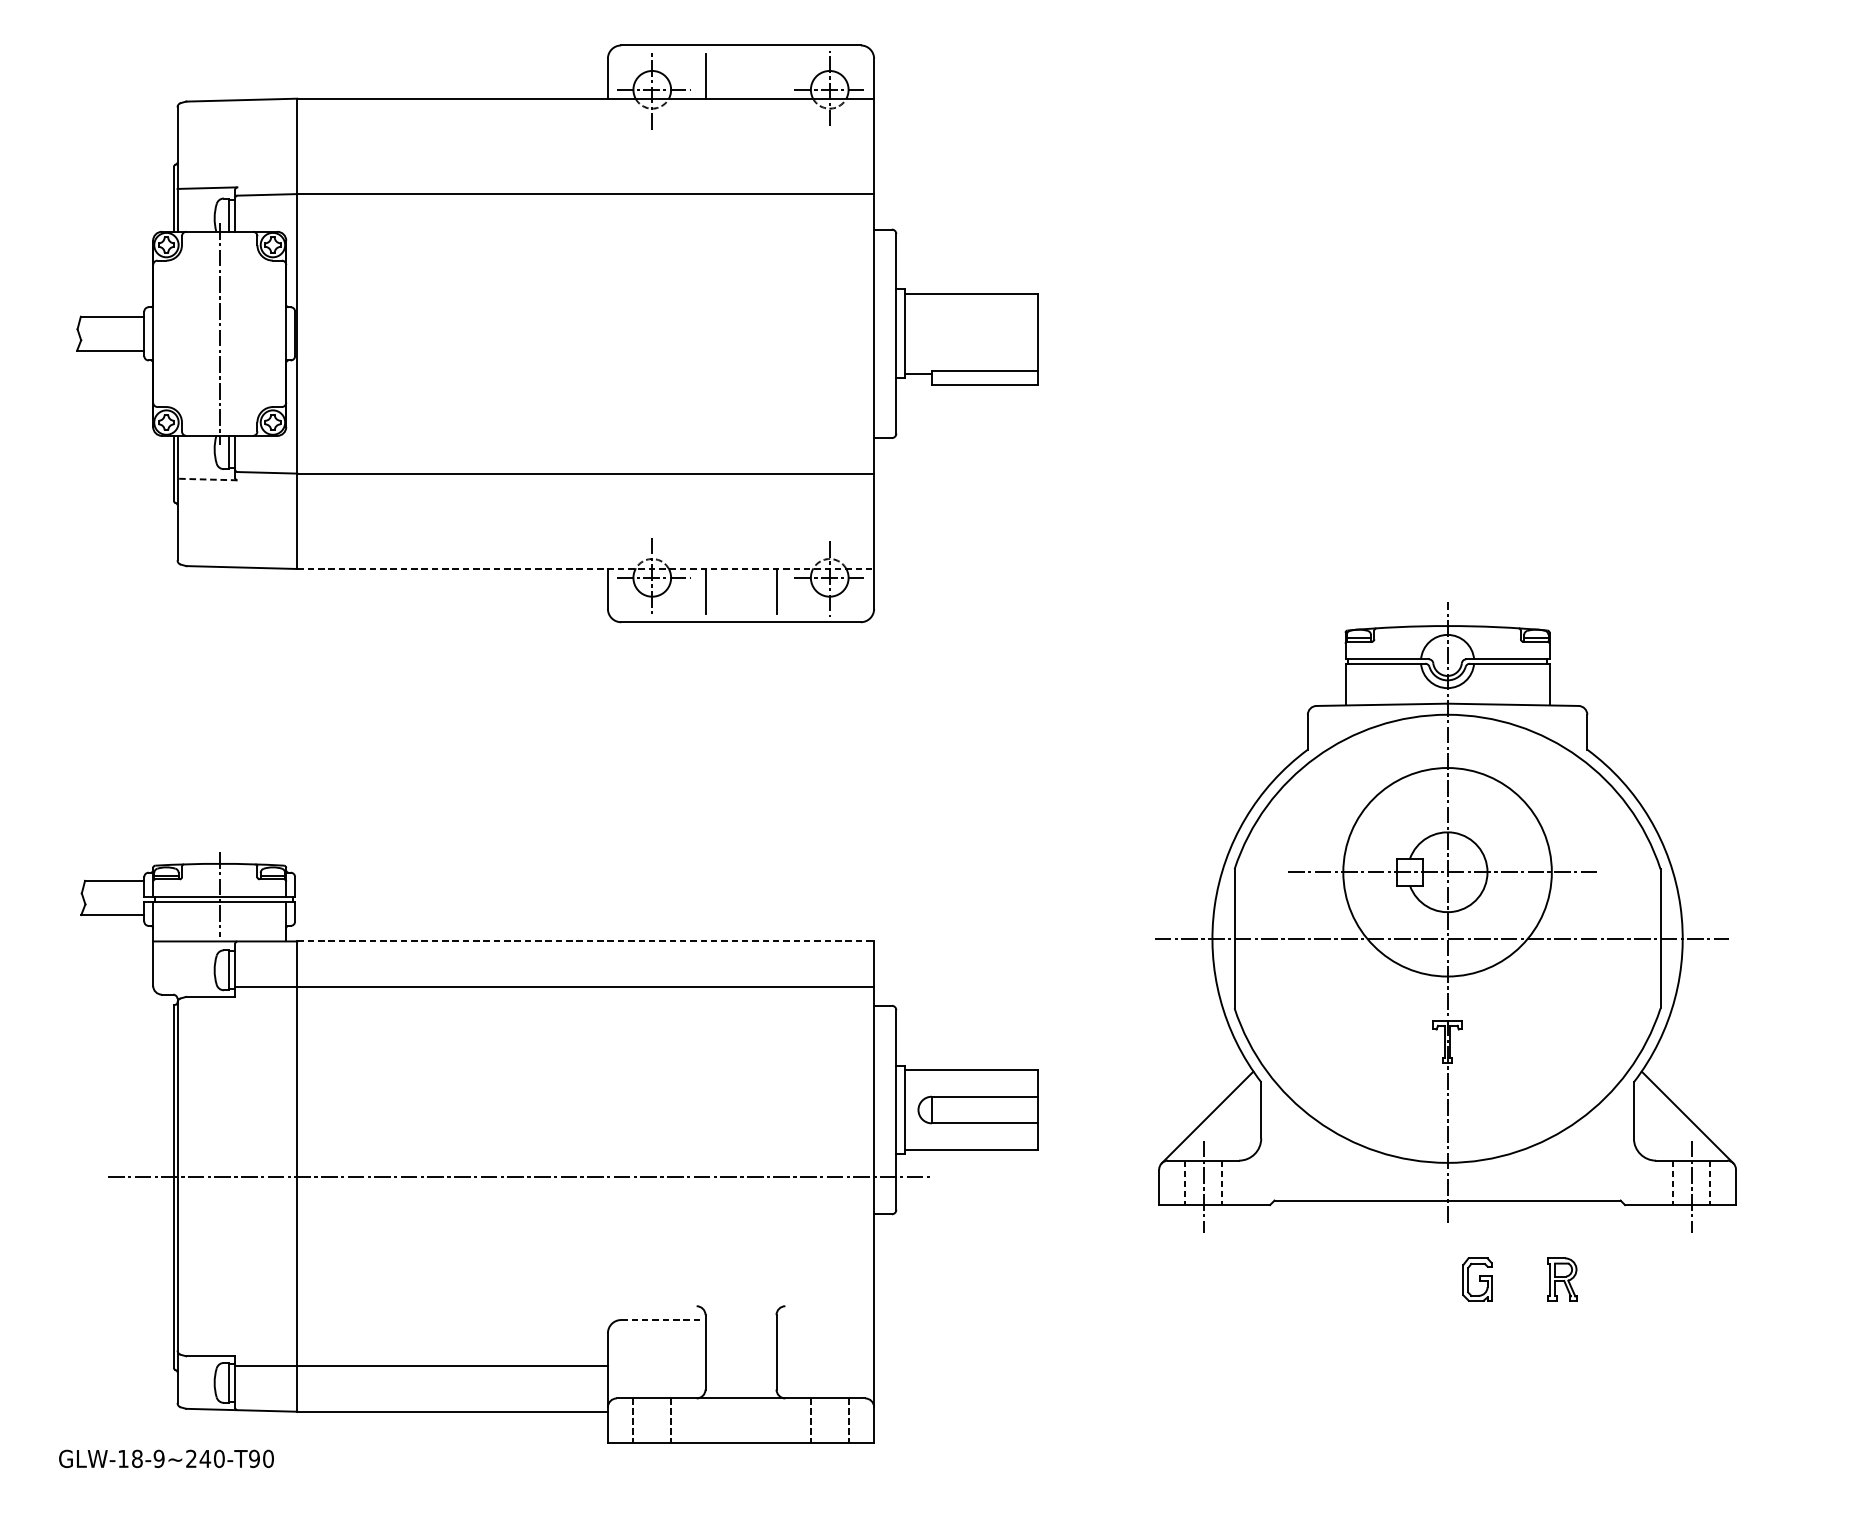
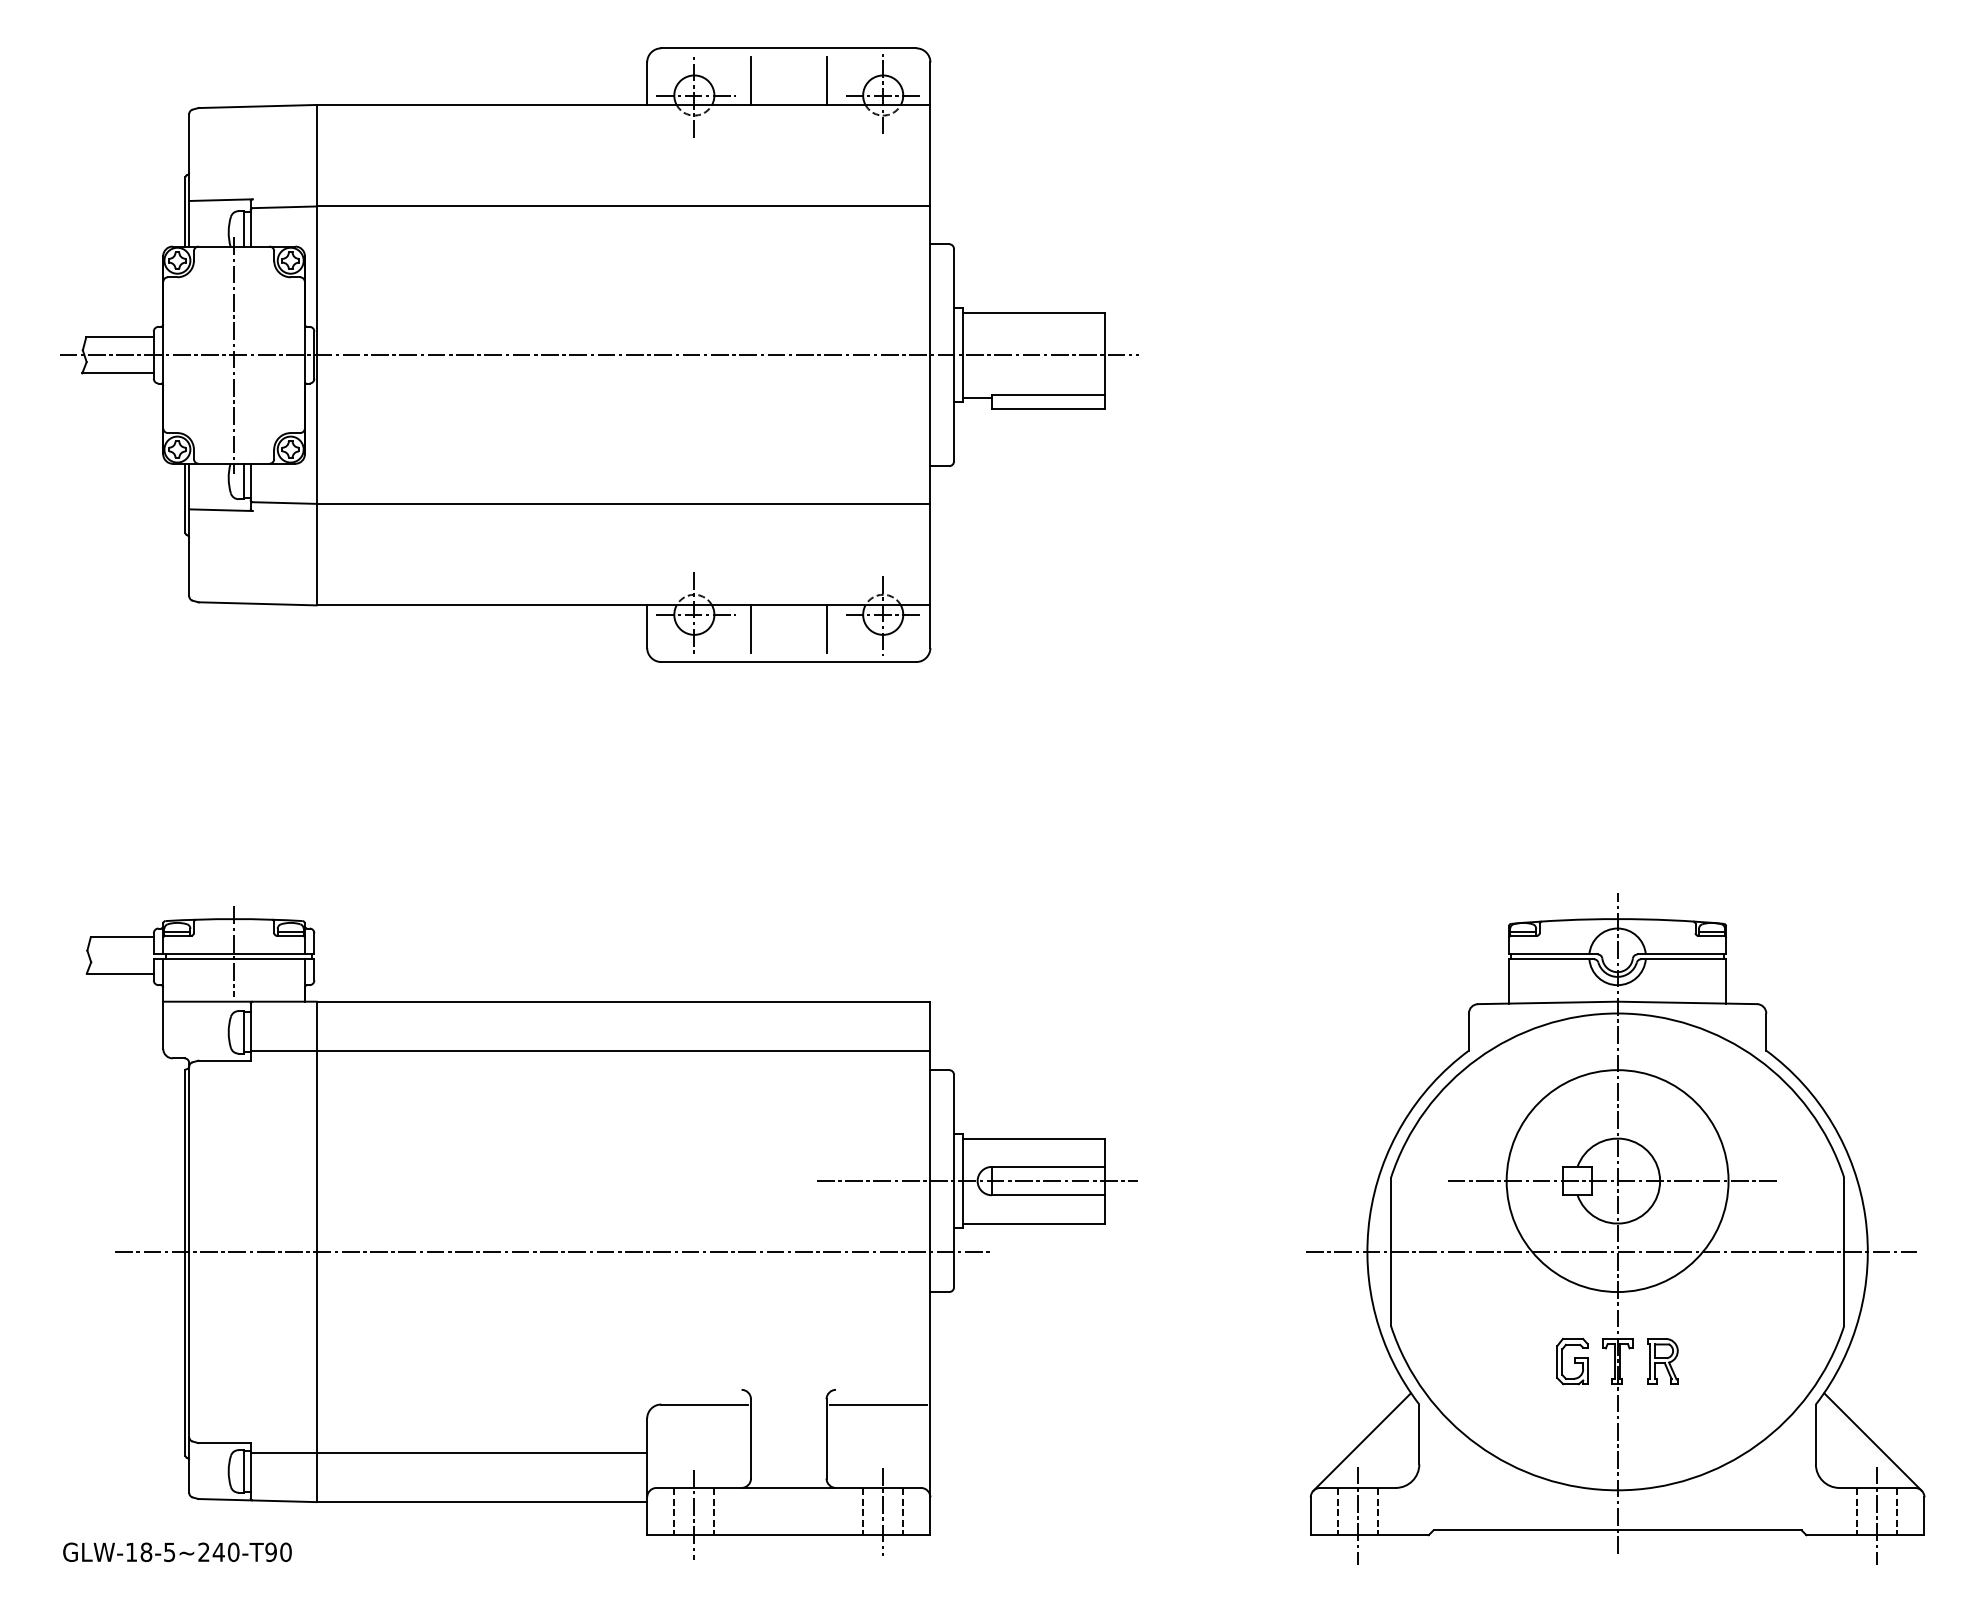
line: (776, 75) -> (826, 80), added
line: (563, 334) -> (599, 355), added
line: (207, 479) -> (221, 510), dashed -> solid
line: (585, 569) -> (623, 605), dashed -> solid
part: (1445, 916) -> (1615, 1228), moved
line: (585, 941) -> (623, 1001), dashed -> solid
line: (917, 1110) -> (976, 1181), added
line: (662, 1320) -> (705, 1404), dashed -> solid
line: (825, 1320) -> (878, 1404), added
line: (830, 1420) -> (883, 1511), added
line: (652, 1423) -> (694, 1514), added
text: (159, 1458) -> (169, 1551), GLW-18-9~240-T90 -> GLW-18-5~240-T90

